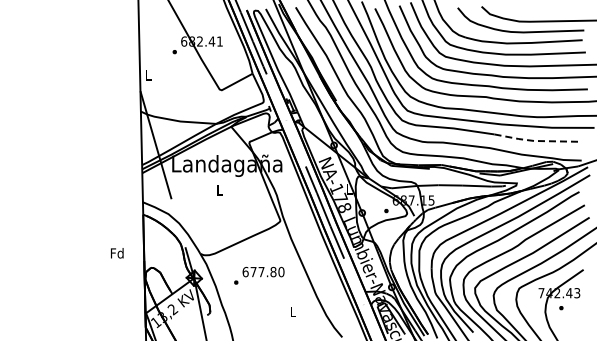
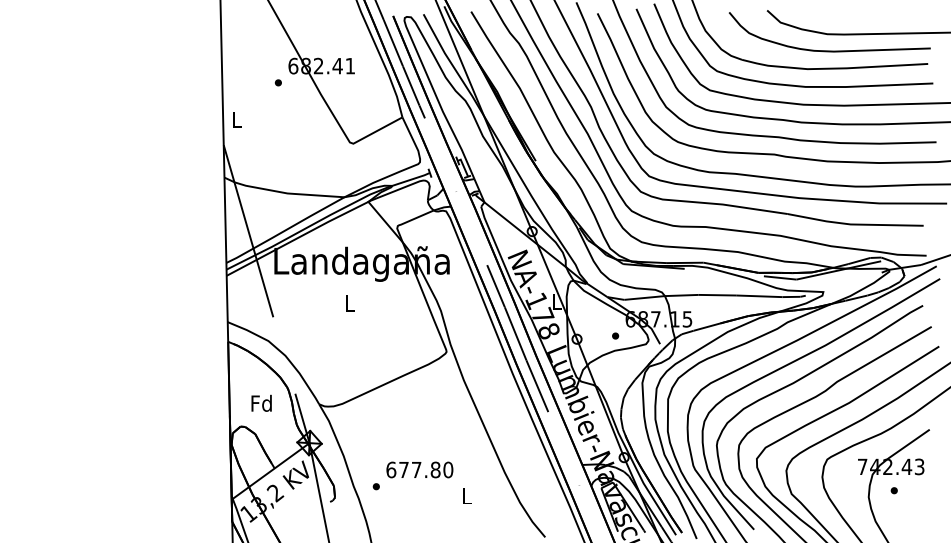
line: (535, 141) -> (853, 225), dashed -> solid
text: (117, 253) -> (262, 403), moved
text: (259, 275) -> (413, 475), moved

